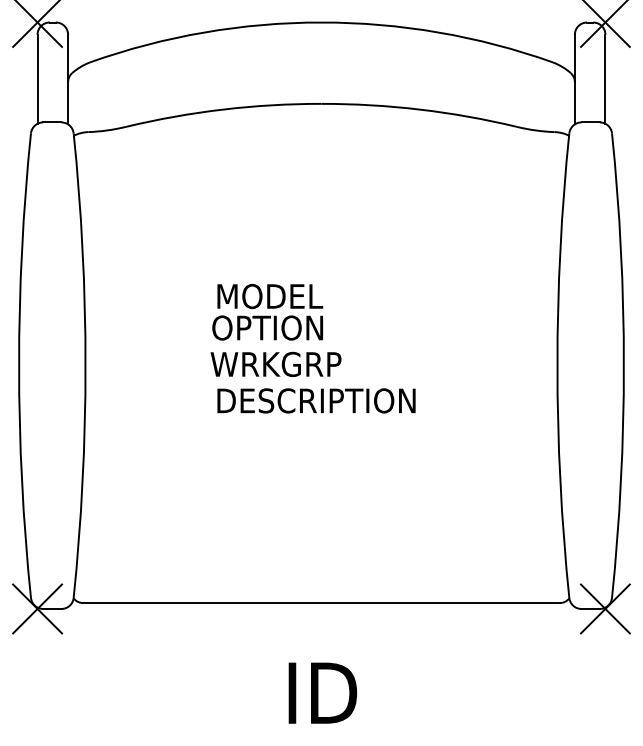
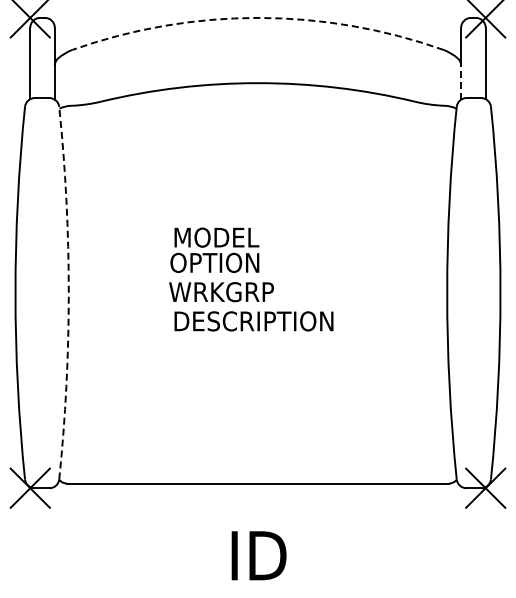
arc: (320, 21) -> (257, 17), solid -> dashed
line: (575, 103) -> (461, 82), solid -> dashed
arc: (85, 366) -> (68, 293), solid -> dashed

